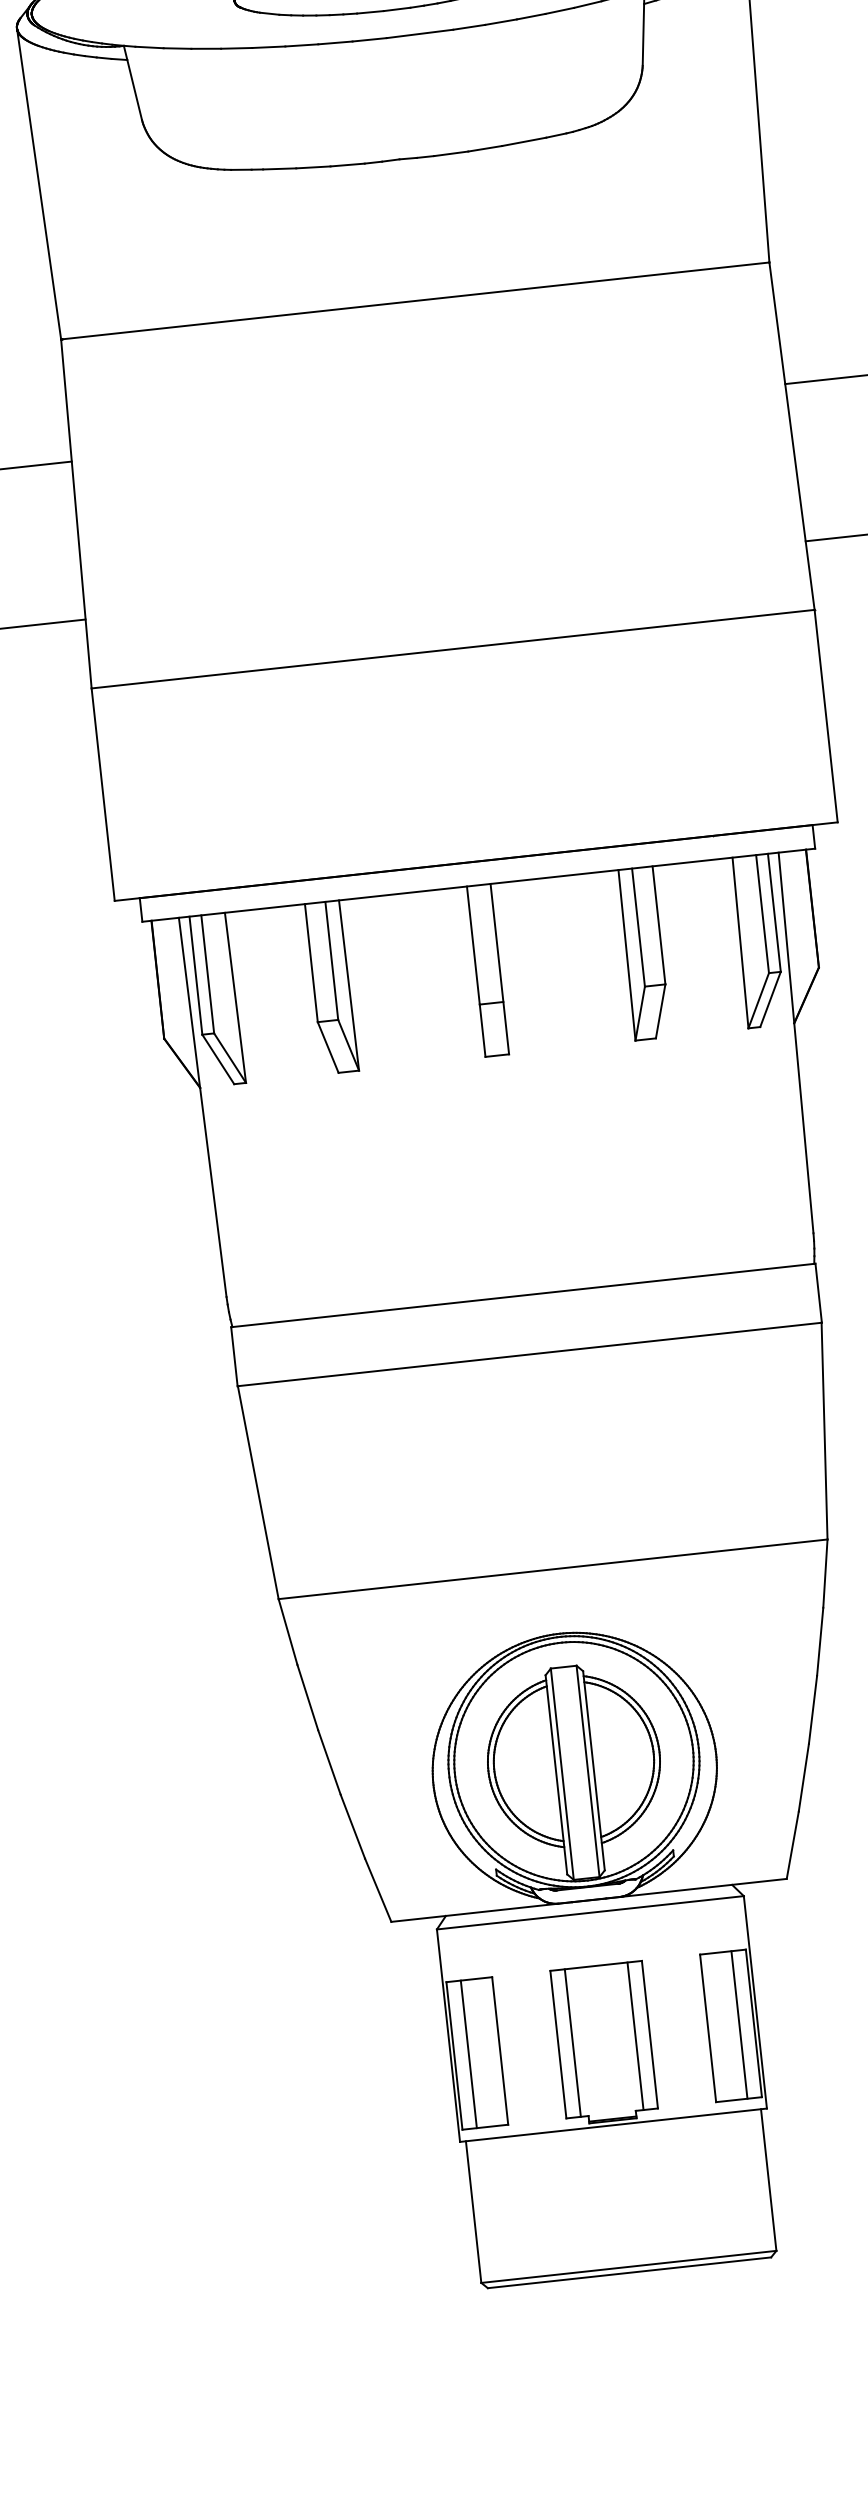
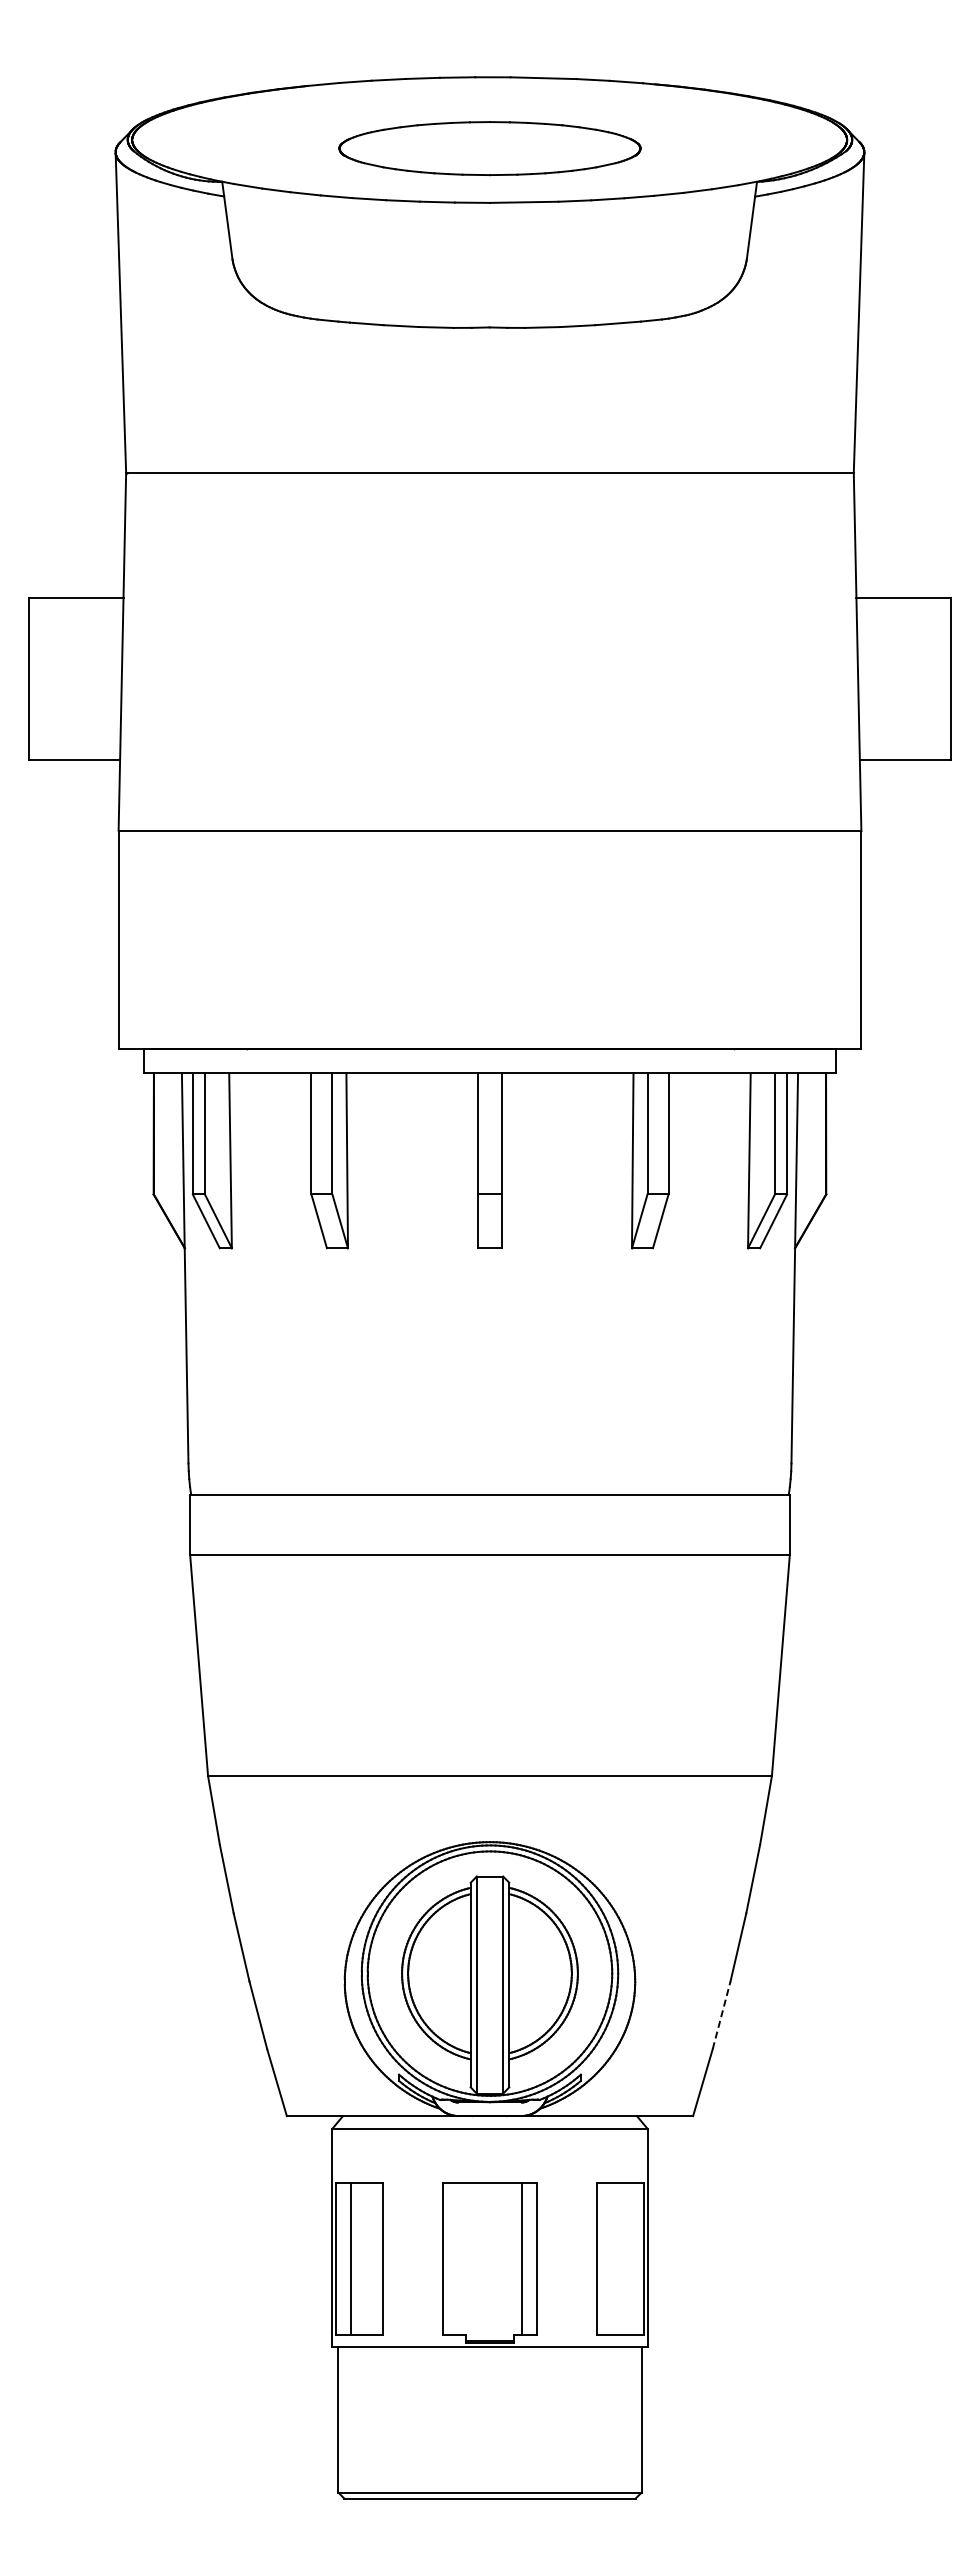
line: (803, 1777) -> (721, 2015), solid -> dashed
line: (739, 2025) -> (628, 2259), removed
line: (572, 2043) -> (457, 2259), removed

